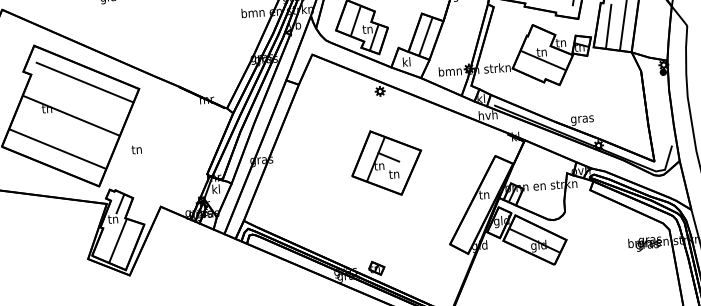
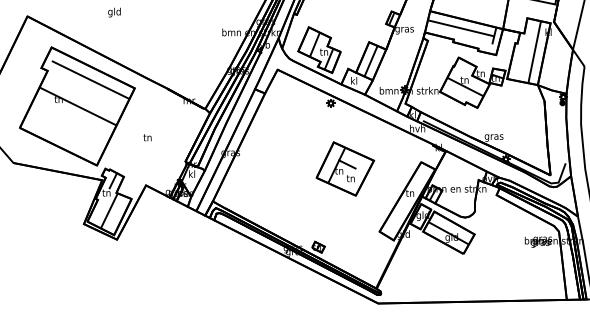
line: (608, 26) -> (520, 62), removed
line: (58, 148) -> (65, 132), removed
text: (136, 149) -> (147, 137), moved
part: (386, 162) -> (345, 168), moved

